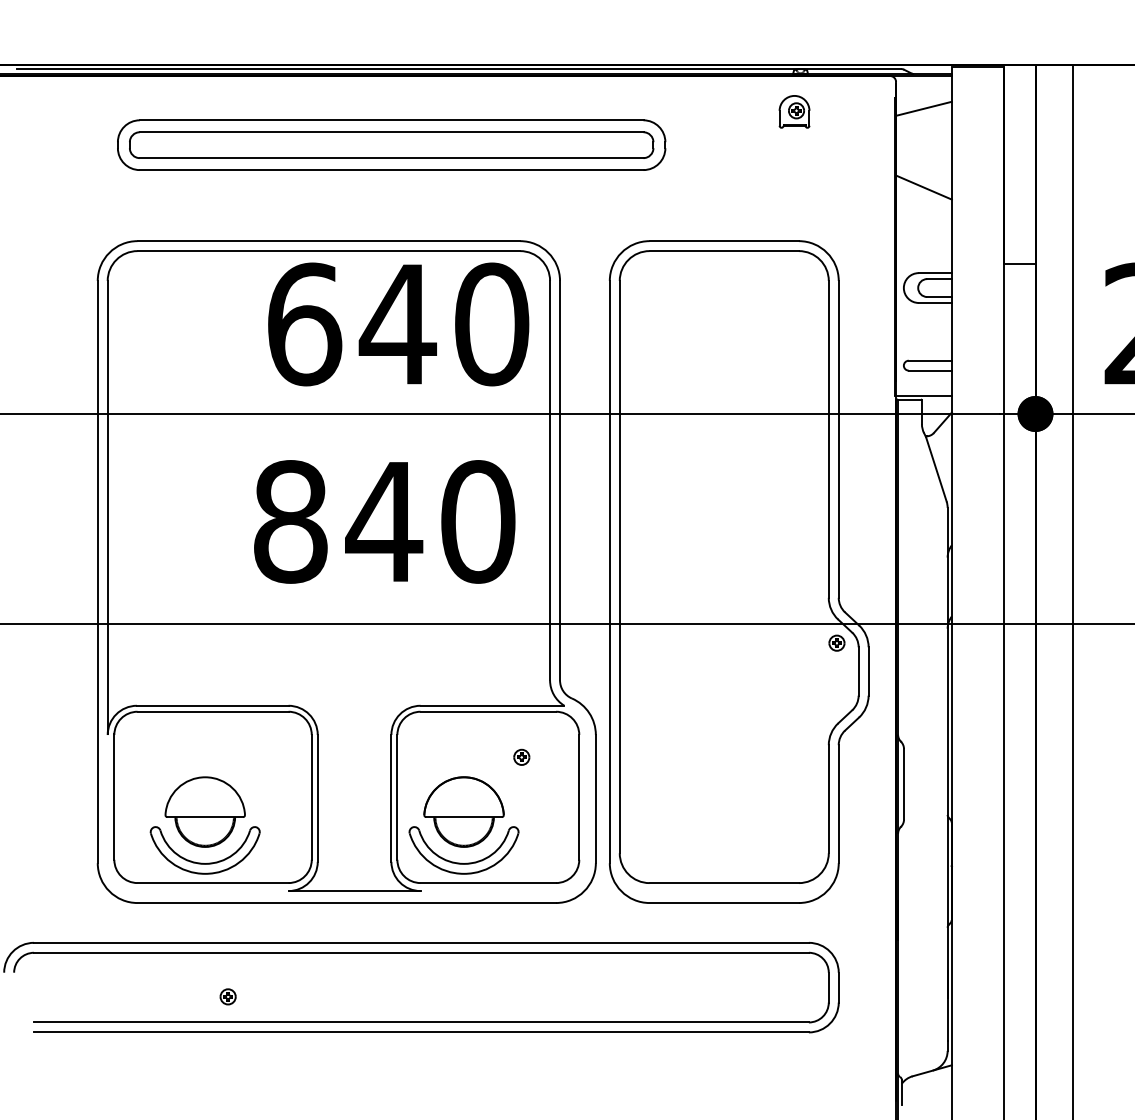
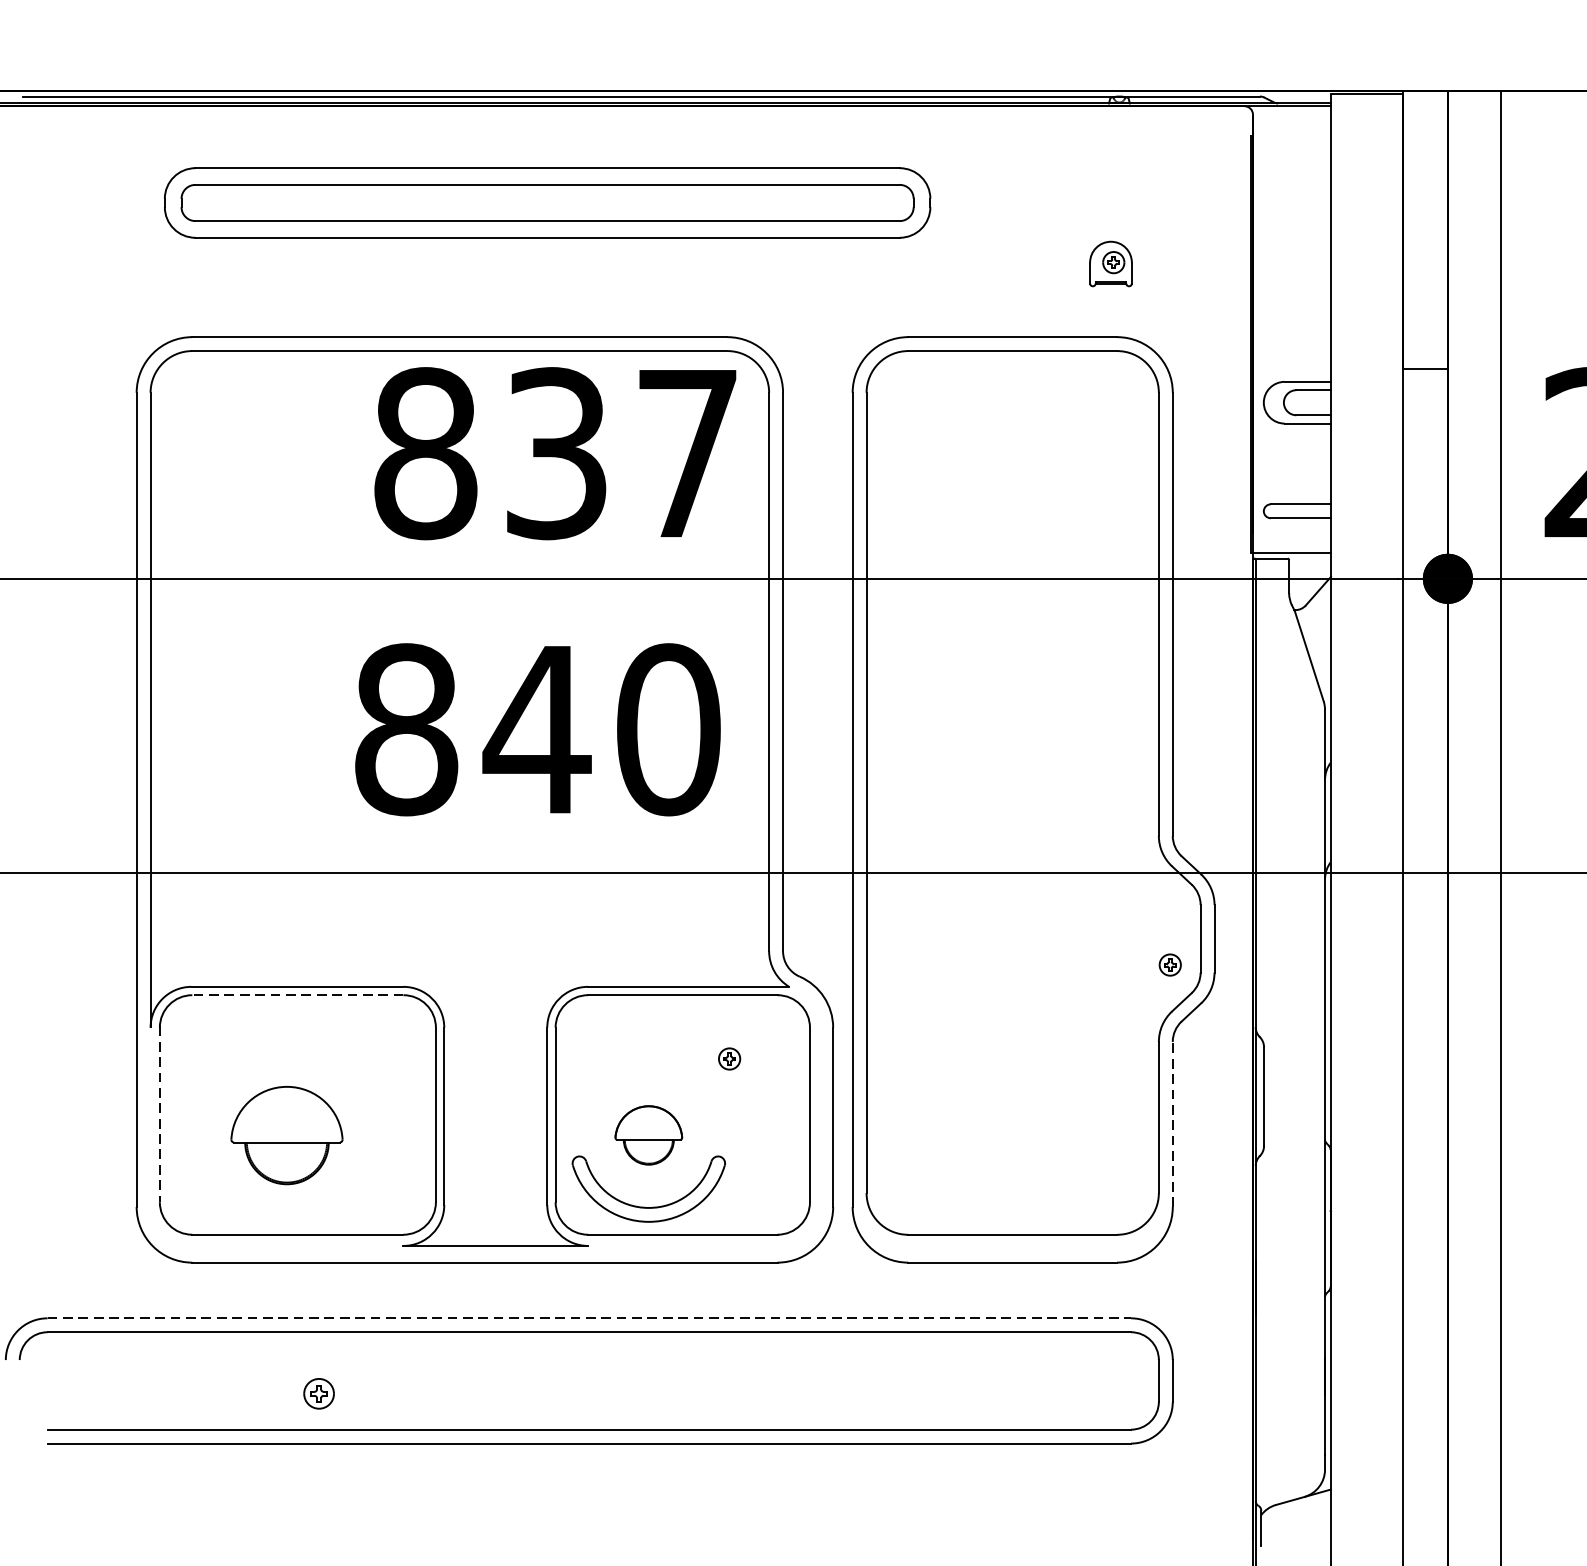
line: (923, 108) -> (1291, 151), removed
part: (794, 111) -> (1110, 263), moved
line: (923, 187) -> (1291, 262), removed
text: (398, 324) -> (557, 453), 640 -> 837
part: (836, 642) -> (1169, 964), moved
line: (212, 711) -> (297, 994), solid -> dashed
line: (114, 796) -> (160, 1113), solid -> dashed
line: (838, 803) -> (1172, 1123), solid -> dashed
part: (463, 811) -> (648, 1134), size x0.6
part: (202, 862) -> (283, 1205), removed
line: (421, 942) -> (589, 1317), solid -> dashed
part: (227, 996) -> (318, 1393), size x1.4

